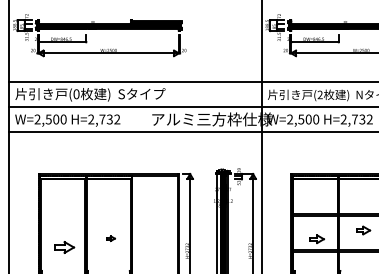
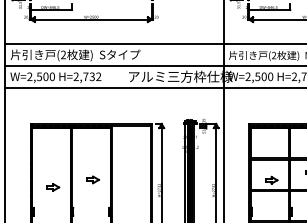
text: (76, 94) -> (63, 55), (0 -> (2
part: (110, 238) -> (92, 179), size x1.67
part: (64, 247) -> (53, 187), size x0.71

